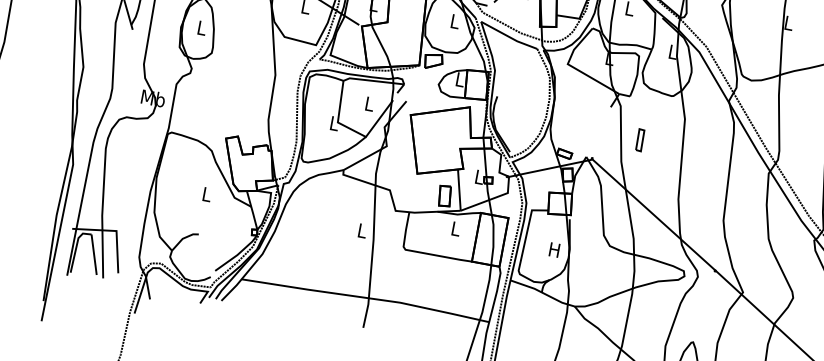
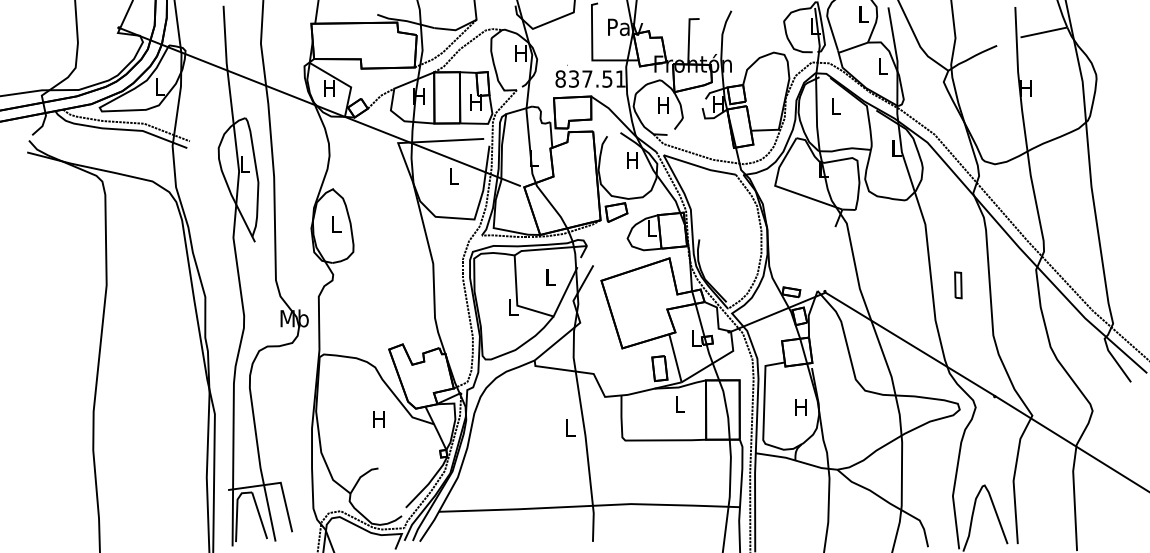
text: (454, 21) -> (632, 160), L -> H
text: (788, 23) -> (1025, 88), L -> H
part: (640, 140) -> (958, 285), moved
text: (206, 194) -> (378, 419), L -> H

